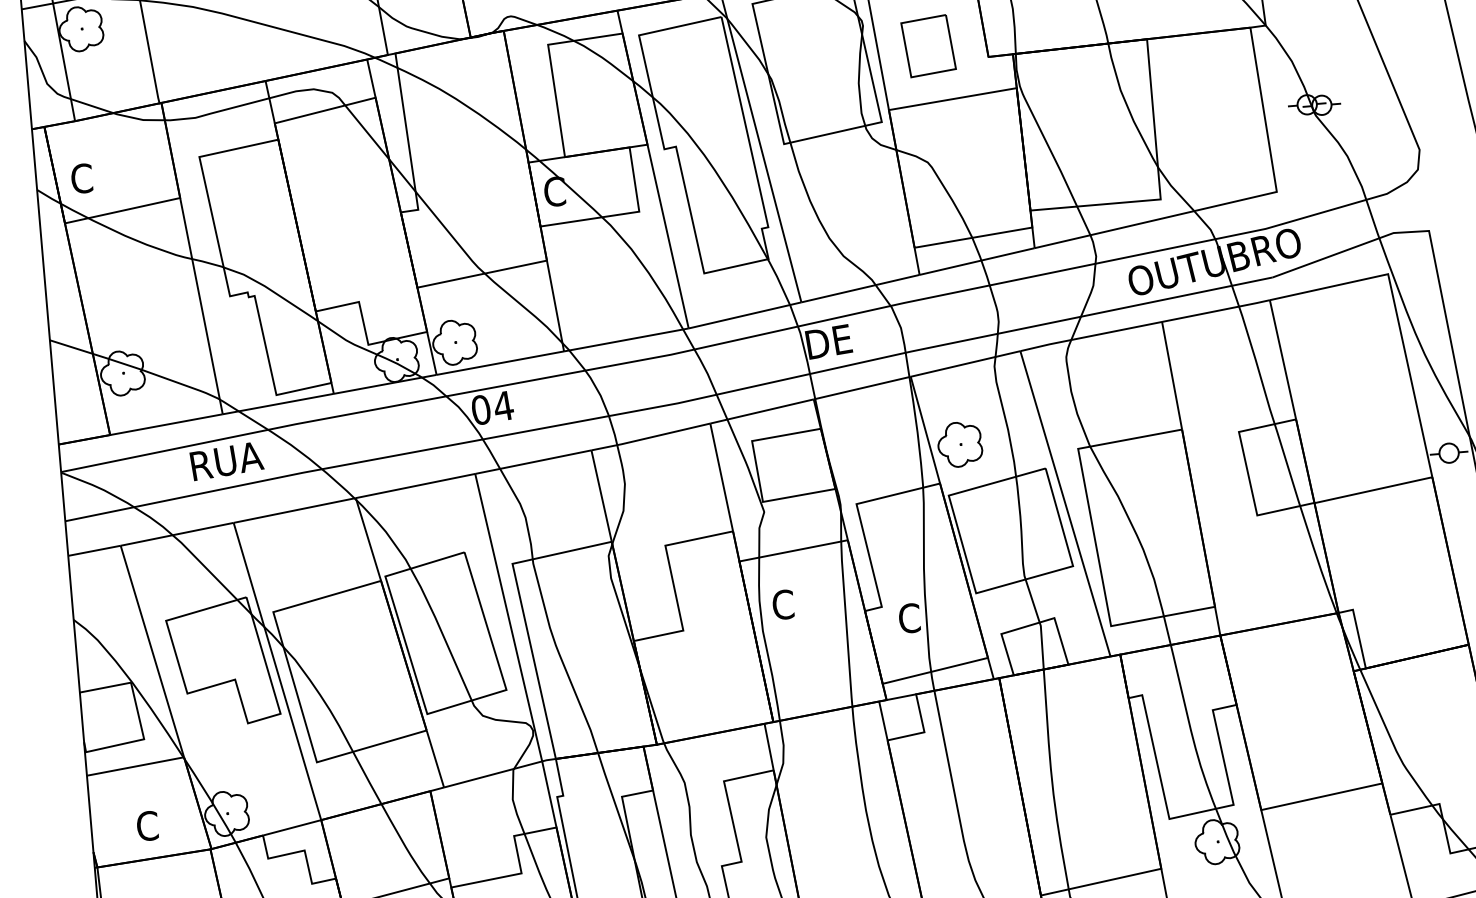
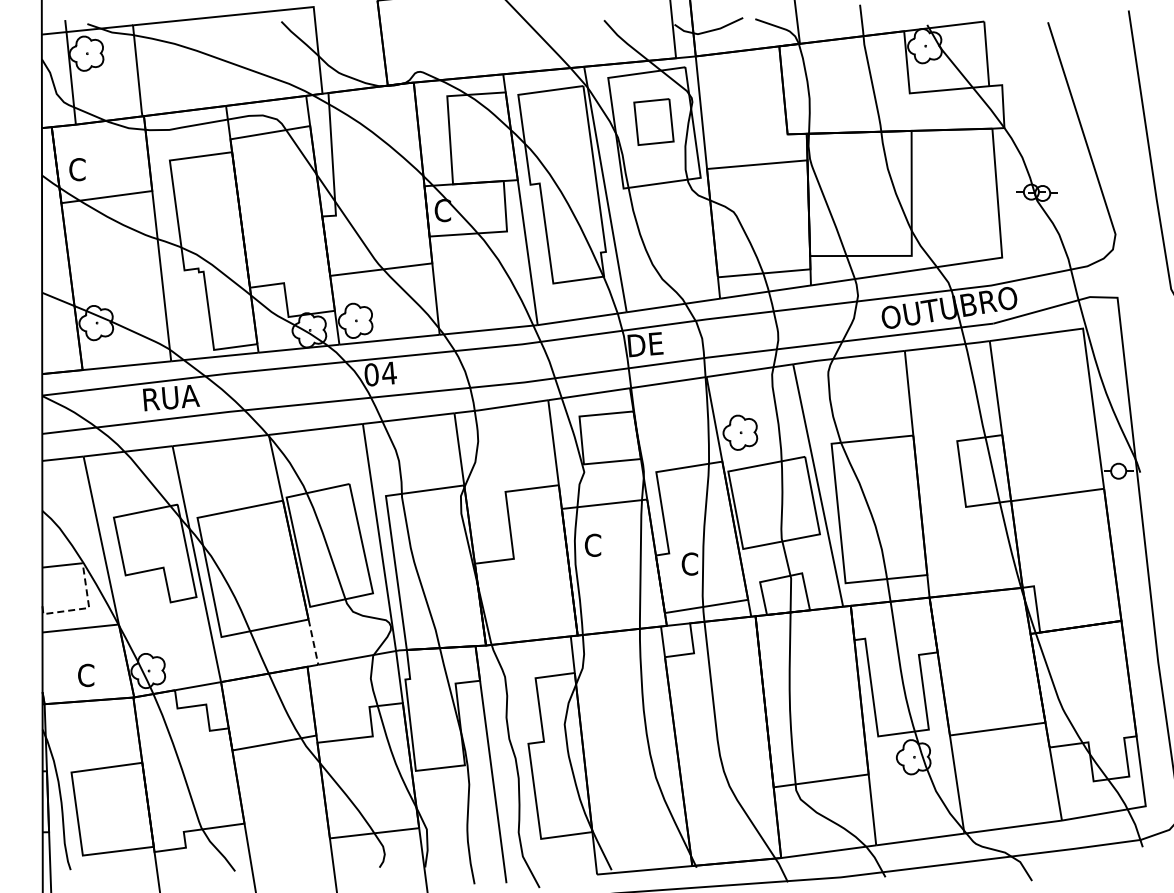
part: (927, 45) -> (653, 121), moved
line: (139, 740) -> (85, 608), solid -> dashed
line: (435, 759) -> (313, 642), solid -> dashed

